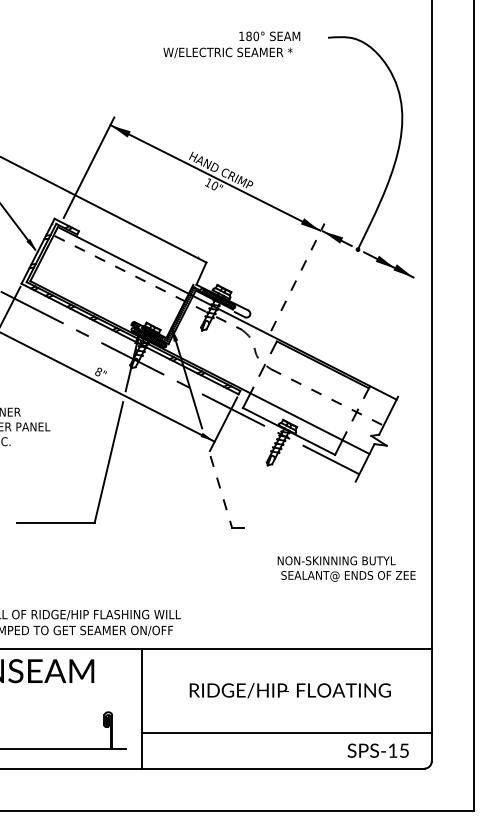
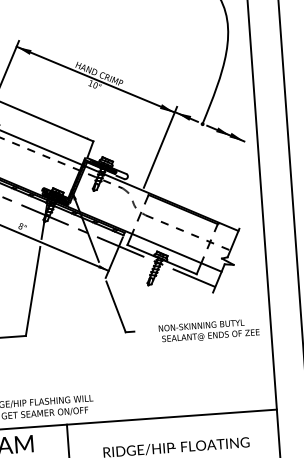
line: (298, 276) -> (160, 146), dashed -> solid
line: (221, 492) -> (116, 307), dashed -> solid
text: (346, 568) -> (209, 330), moved

